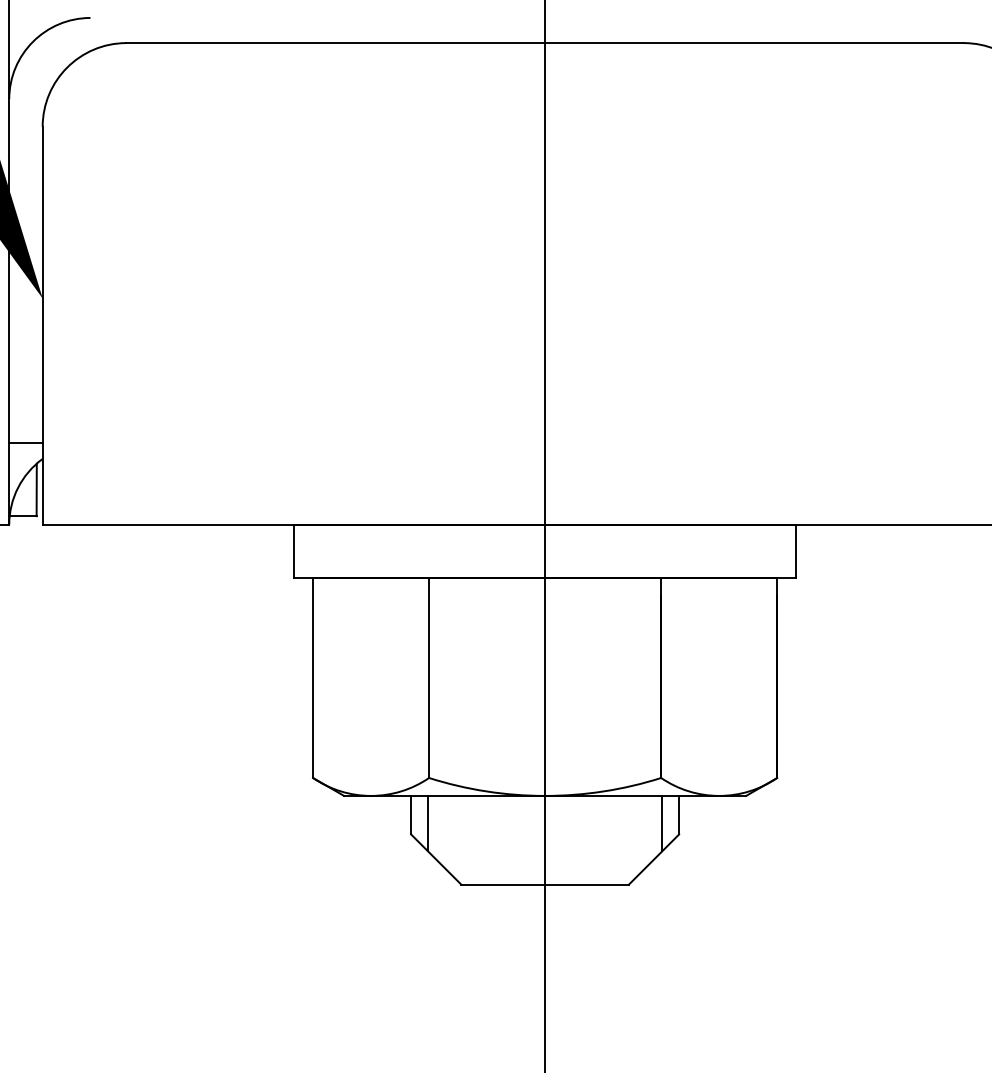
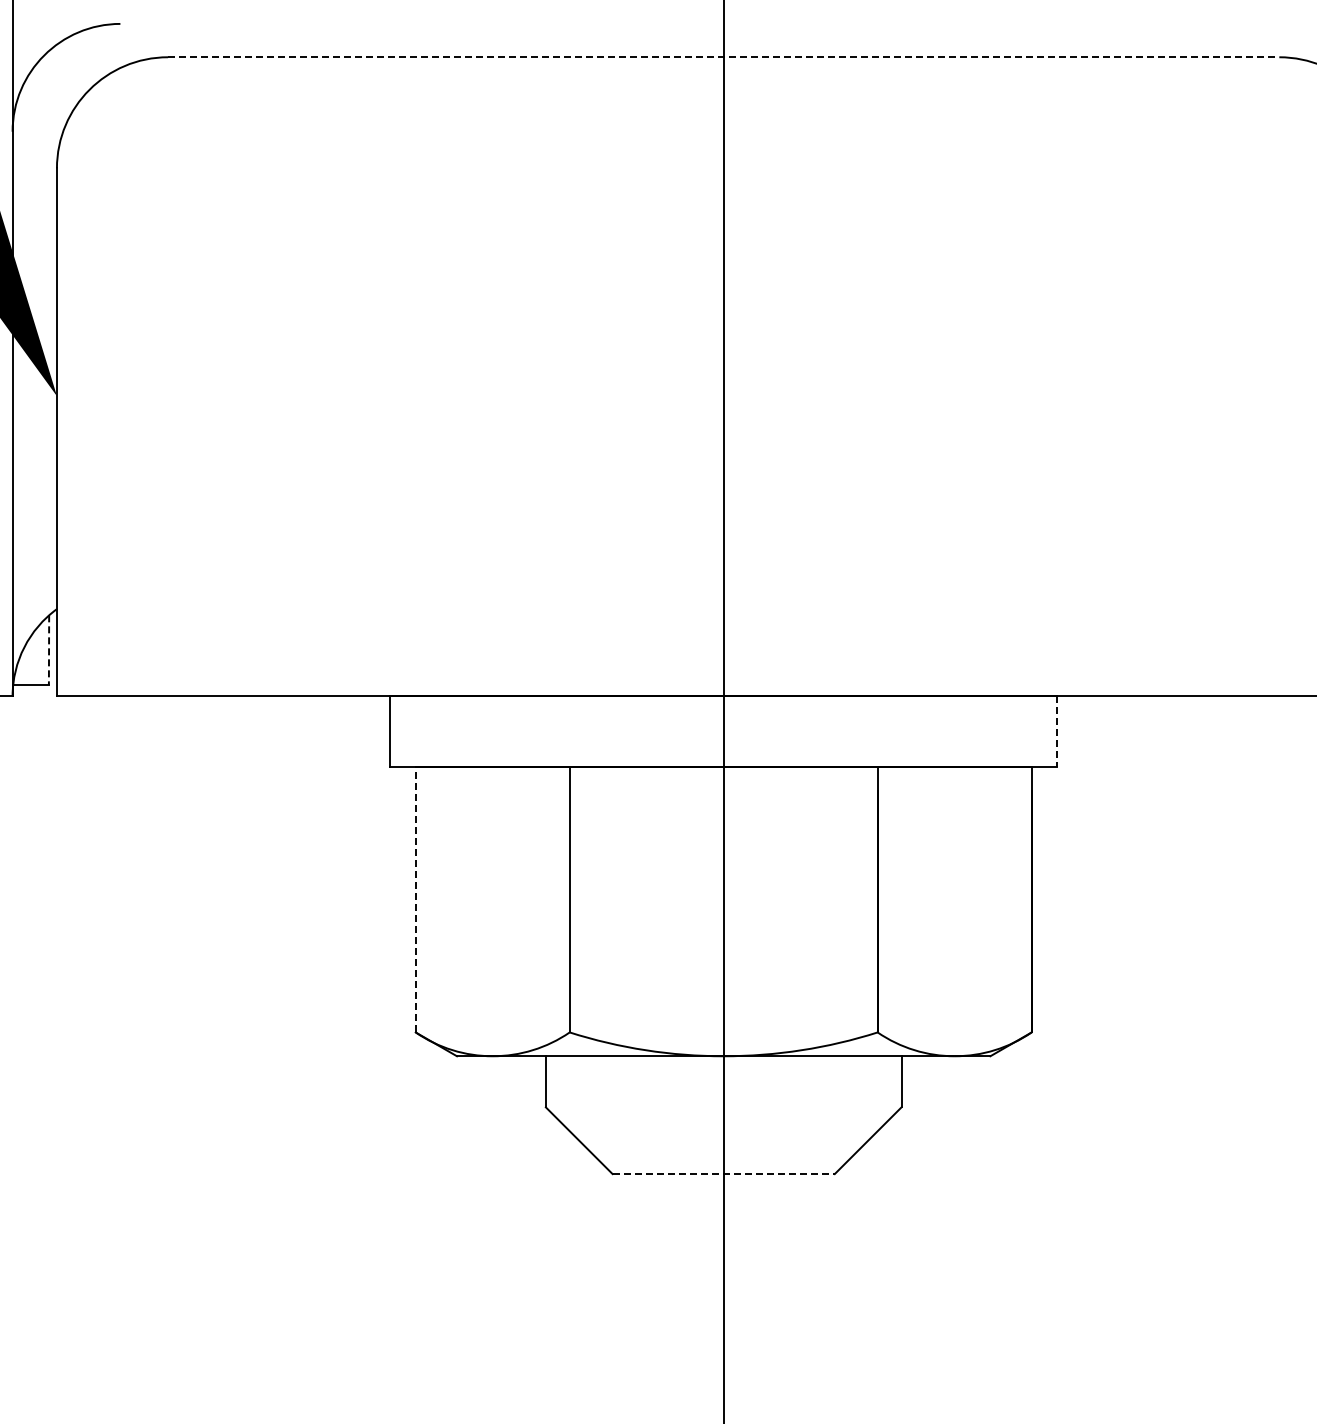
line: (544, 43) -> (723, 57), solid -> dashed
line: (25, 443) -> (34, 588), removed
line: (37, 490) -> (49, 650), solid -> dashed
line: (796, 551) -> (1057, 731), solid -> dashed
line: (312, 677) -> (415, 899), solid -> dashed
line: (428, 823) -> (568, 1092), removed
line: (662, 823) -> (879, 1092), removed
line: (545, 885) -> (724, 1174), solid -> dashed

